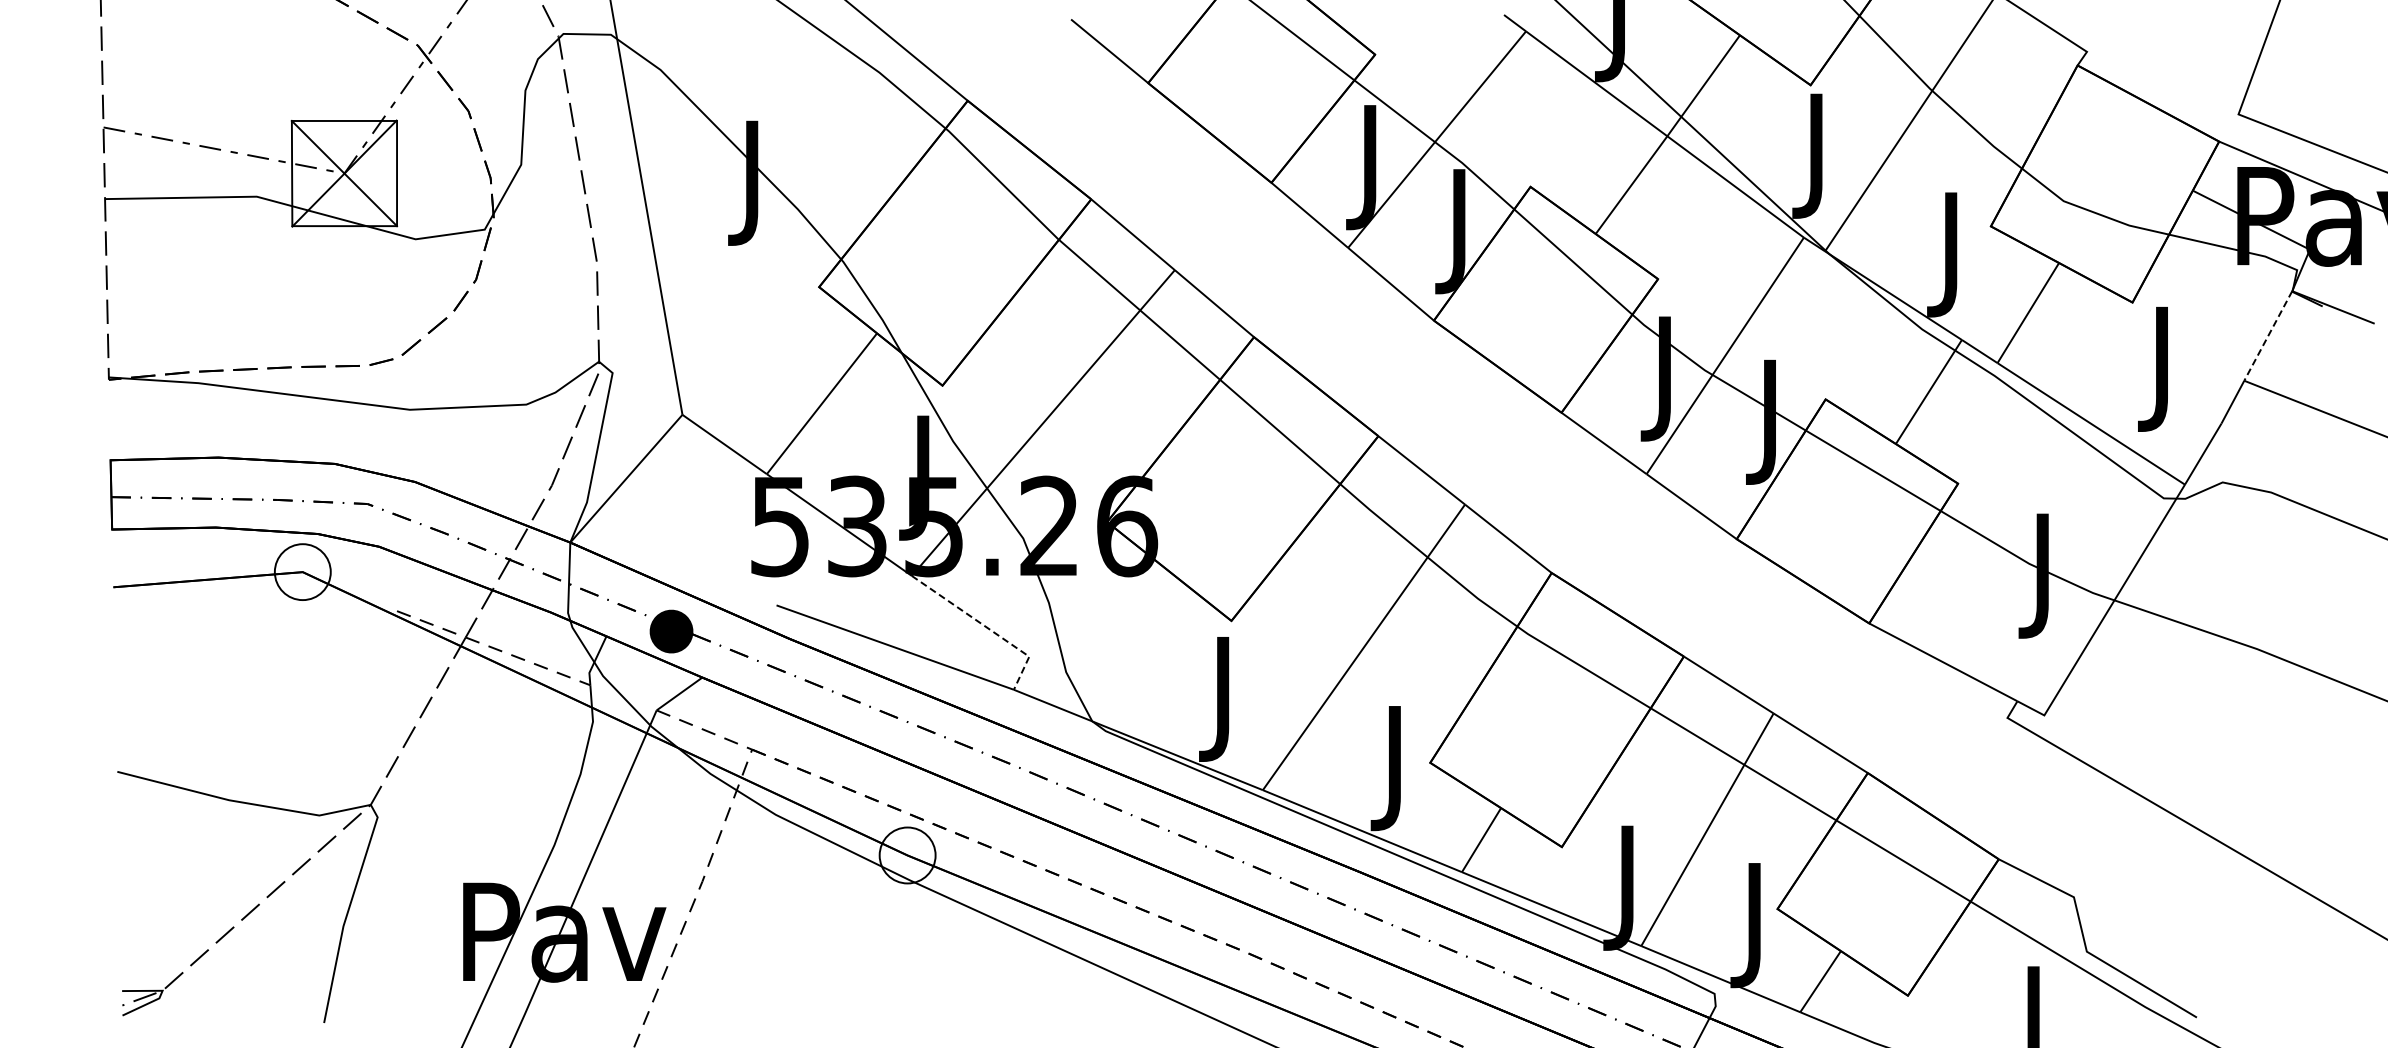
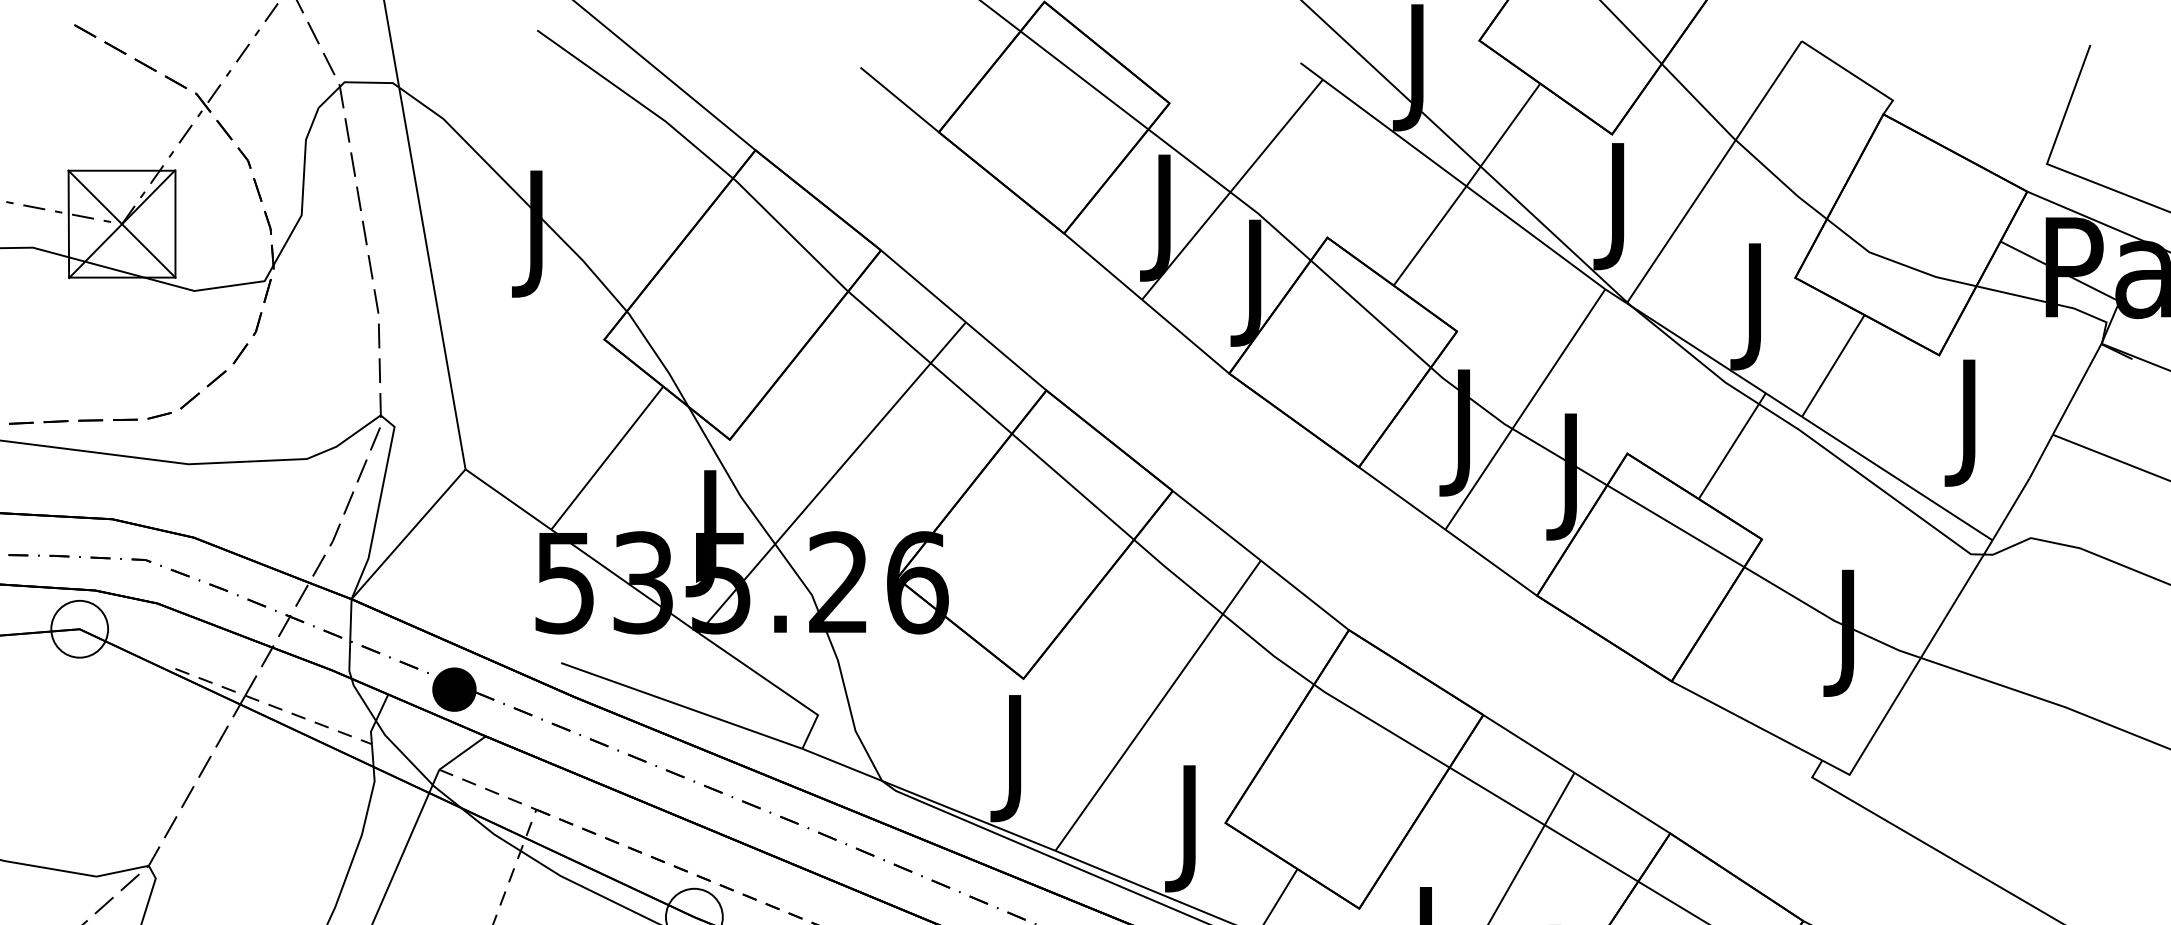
line: (2268, 335) -> (2077, 388), dashed -> solid
line: (986, 627) -> (774, 685), dashed -> solid

